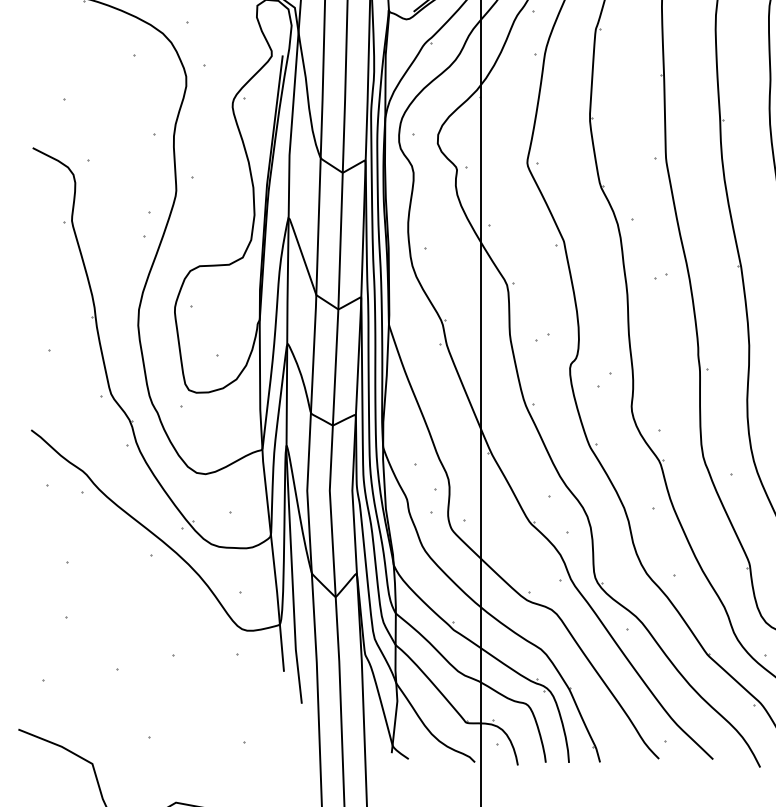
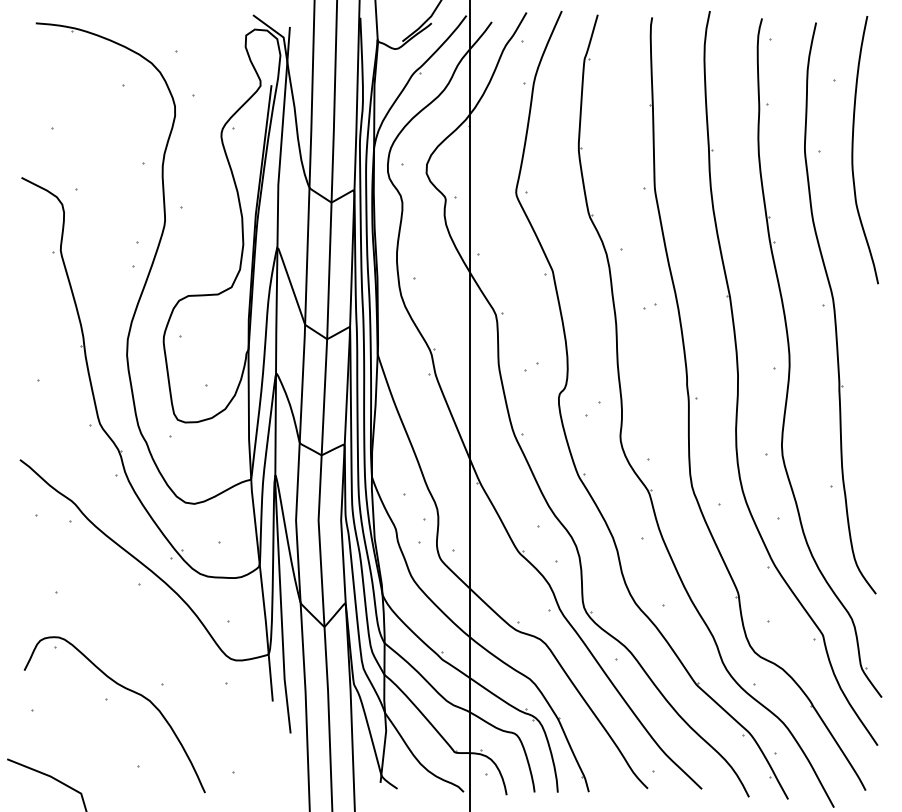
curve: (136, 659) -> (125, 689), added

